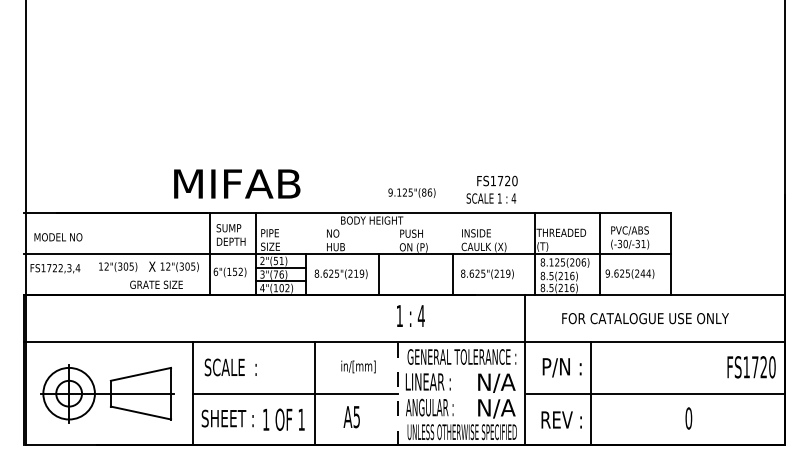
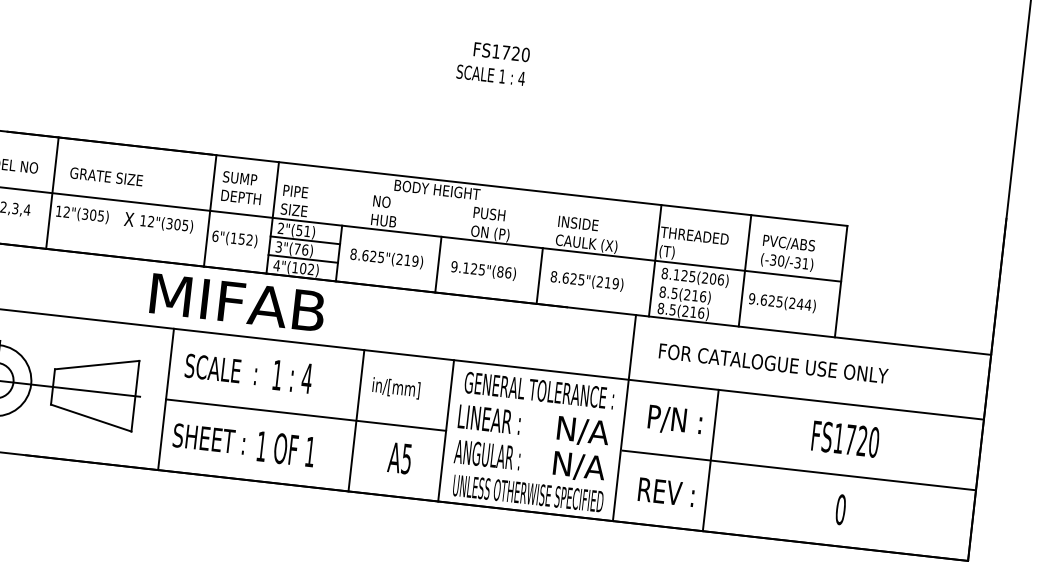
text: (237, 183) -> (238, 302), moved
text: (491, 189) -> (492, 62), moved
text: (411, 192) -> (483, 269), moved
line: (94, 253) -> (52, 192), added
text: (156, 284) -> (106, 176), moved
text: (410, 315) -> (292, 376), moved
text: (645, 318) -> (773, 363), moved
text: (751, 367) -> (845, 439), moved
line: (315, 393) -> (356, 420), moved
line: (397, 393) -> (445, 430), dashed -> solid
text: (351, 417) -> (399, 458), moved

